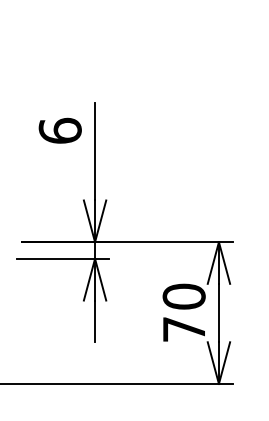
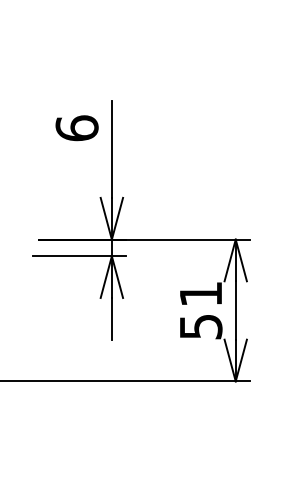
text: (183, 313) -> (200, 310), 70 -> 51

